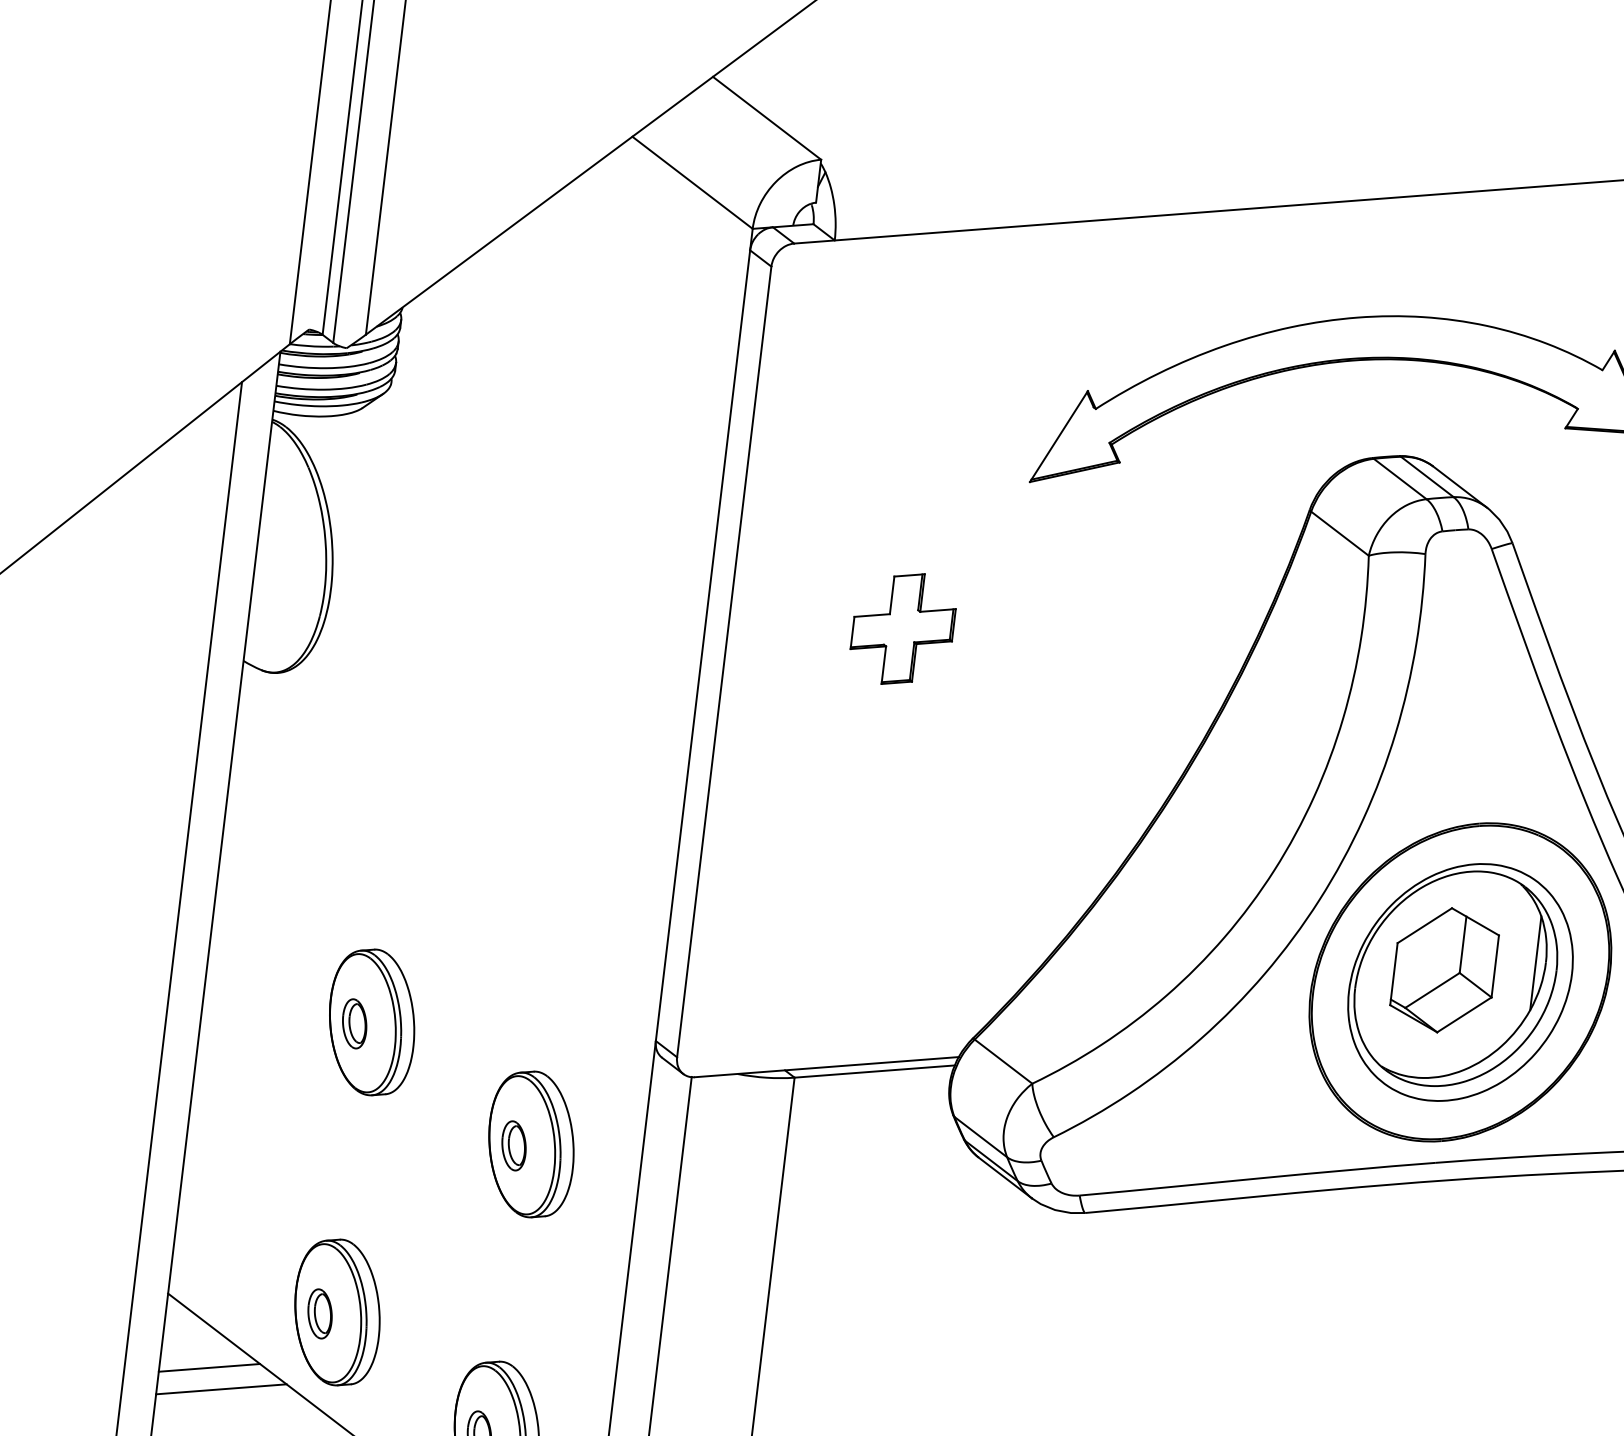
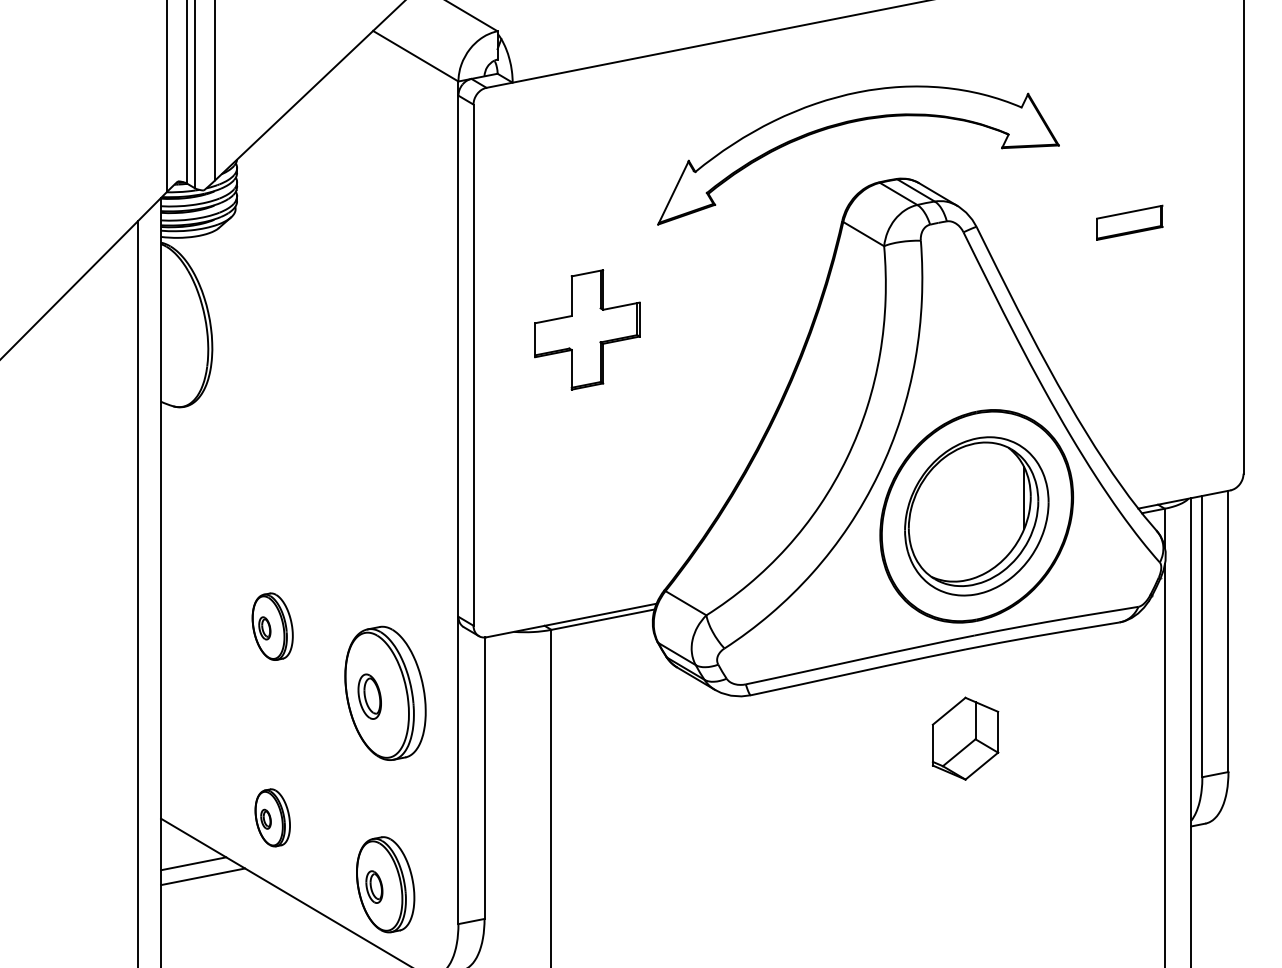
part: (902, 628) -> (586, 329), size x1.6
part: (1444, 969) -> (965, 738), moved
part: (371, 1022) -> (272, 626), size x0.7
part: (531, 1144) -> (385, 693), size x1.4
part: (337, 1311) -> (272, 817), size x0.6

